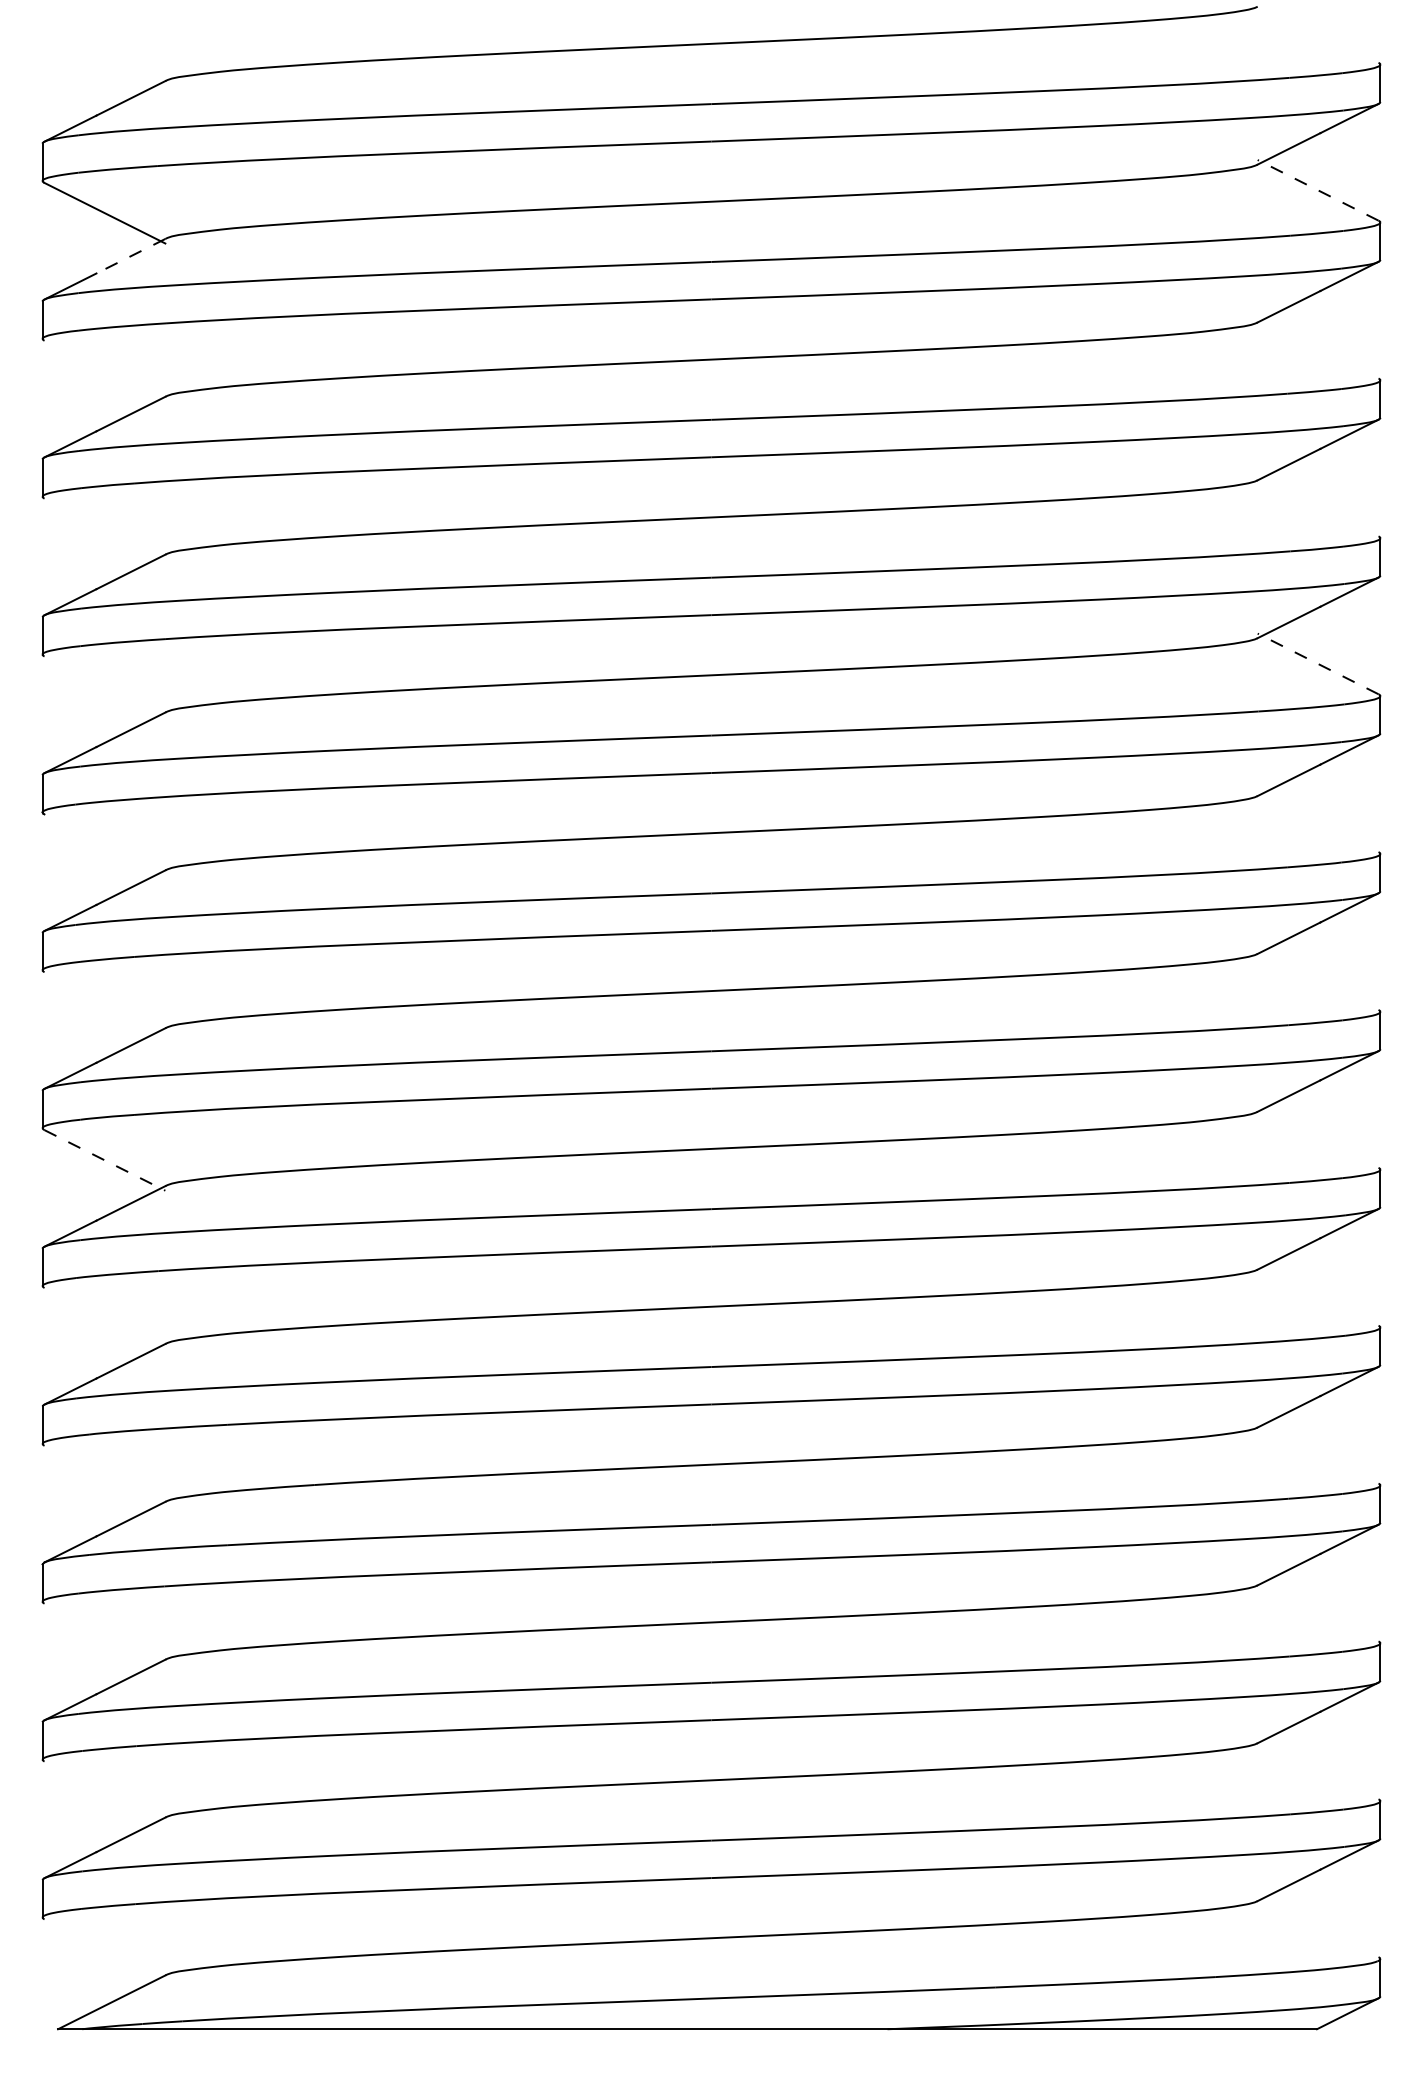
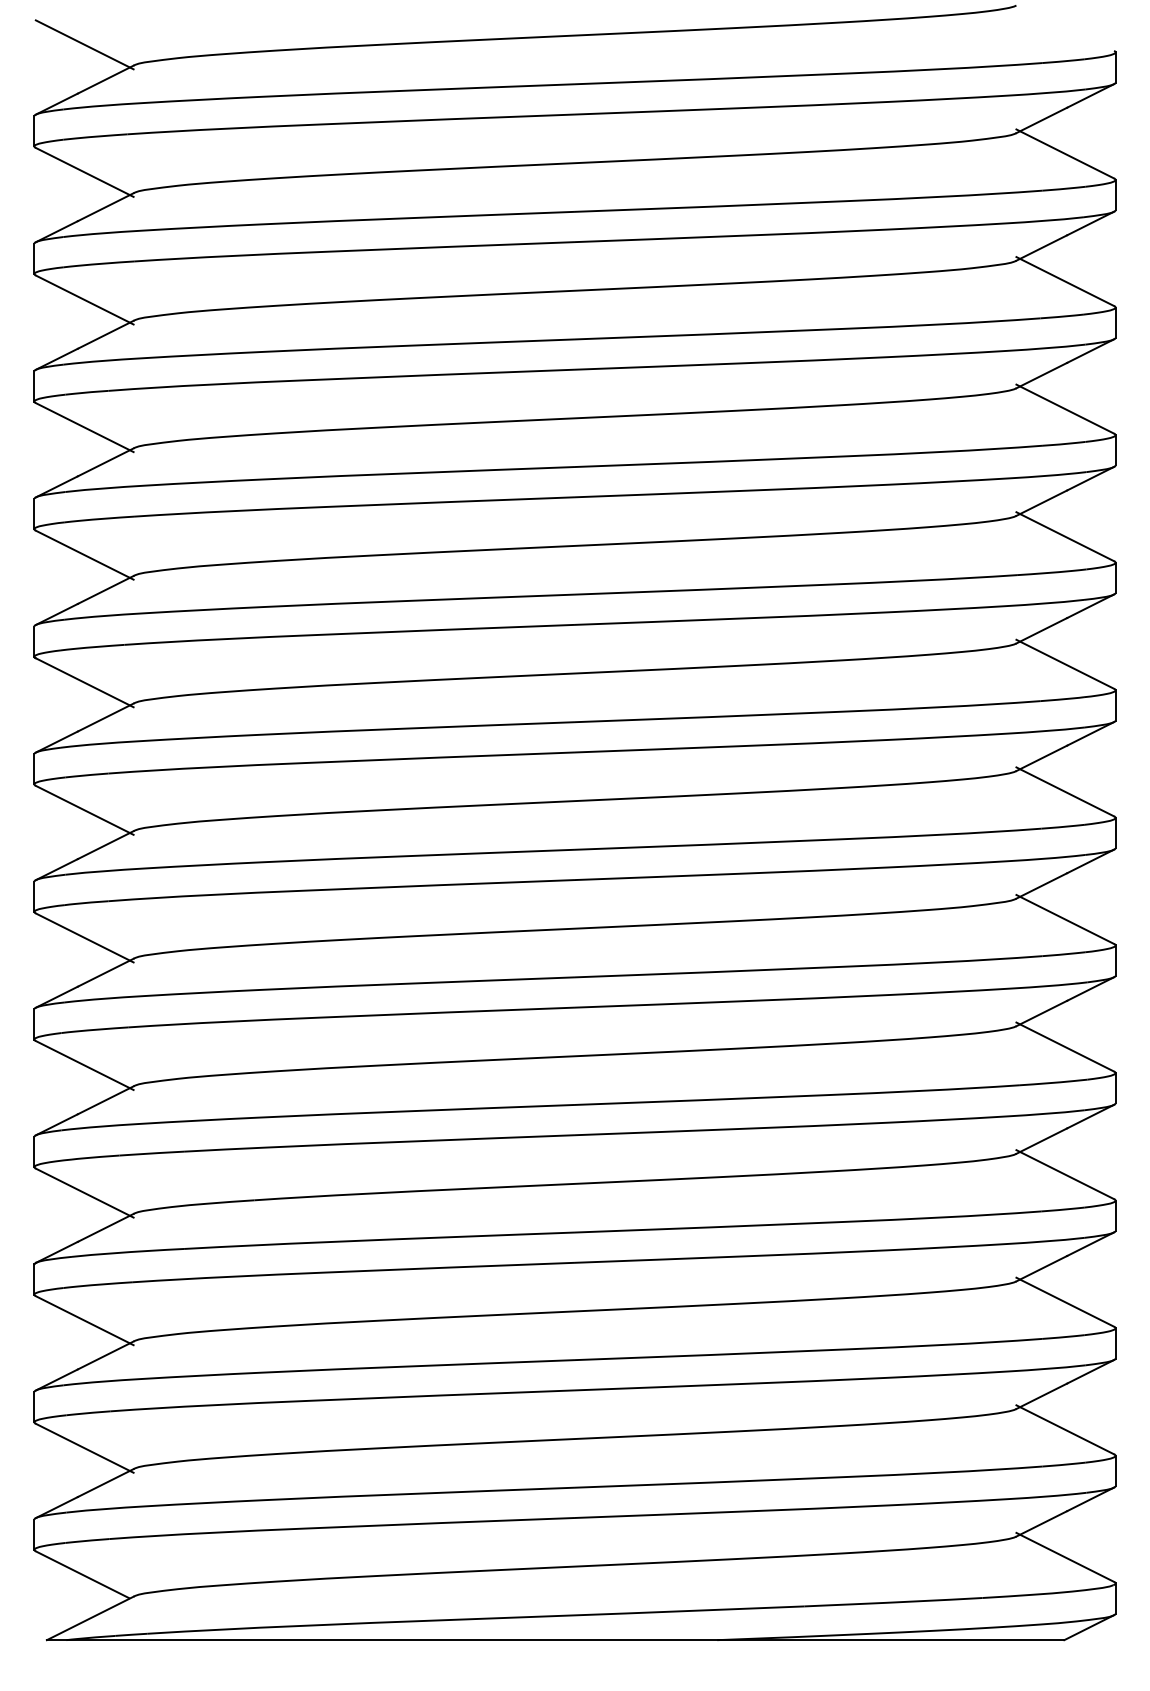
line: (104, 55) -> (84, 44), added
line: (1318, 190) -> (1065, 154), dashed -> solid
line: (130, 256) -> (105, 207), dashed -> solid
line: (1317, 347) -> (1064, 280), added
line: (104, 370) -> (84, 299), added
line: (1317, 505) -> (1064, 408), added
line: (104, 528) -> (84, 427), added
line: (1318, 663) -> (1065, 536), dashed -> solid
line: (104, 686) -> (84, 554), added
line: (1317, 821) -> (1064, 664), added
line: (104, 844) -> (84, 682), added
line: (1317, 979) -> (1064, 791), added
line: (104, 1002) -> (84, 810), added
line: (1317, 1137) -> (1064, 919), added
line: (104, 1160) -> (84, 938), dashed -> solid
line: (1317, 1295) -> (1064, 1047), added
line: (104, 1317) -> (84, 1064), added
line: (1317, 1452) -> (1064, 1174), added
line: (104, 1475) -> (84, 1192), added
line: (1317, 1610) -> (1064, 1301), added
line: (104, 1633) -> (84, 1320), added
line: (1317, 1768) -> (1064, 1429), added
line: (104, 1791) -> (84, 1448), added
line: (1317, 1926) -> (1064, 1557), added
line: (101, 1948) -> (81, 1574), added

